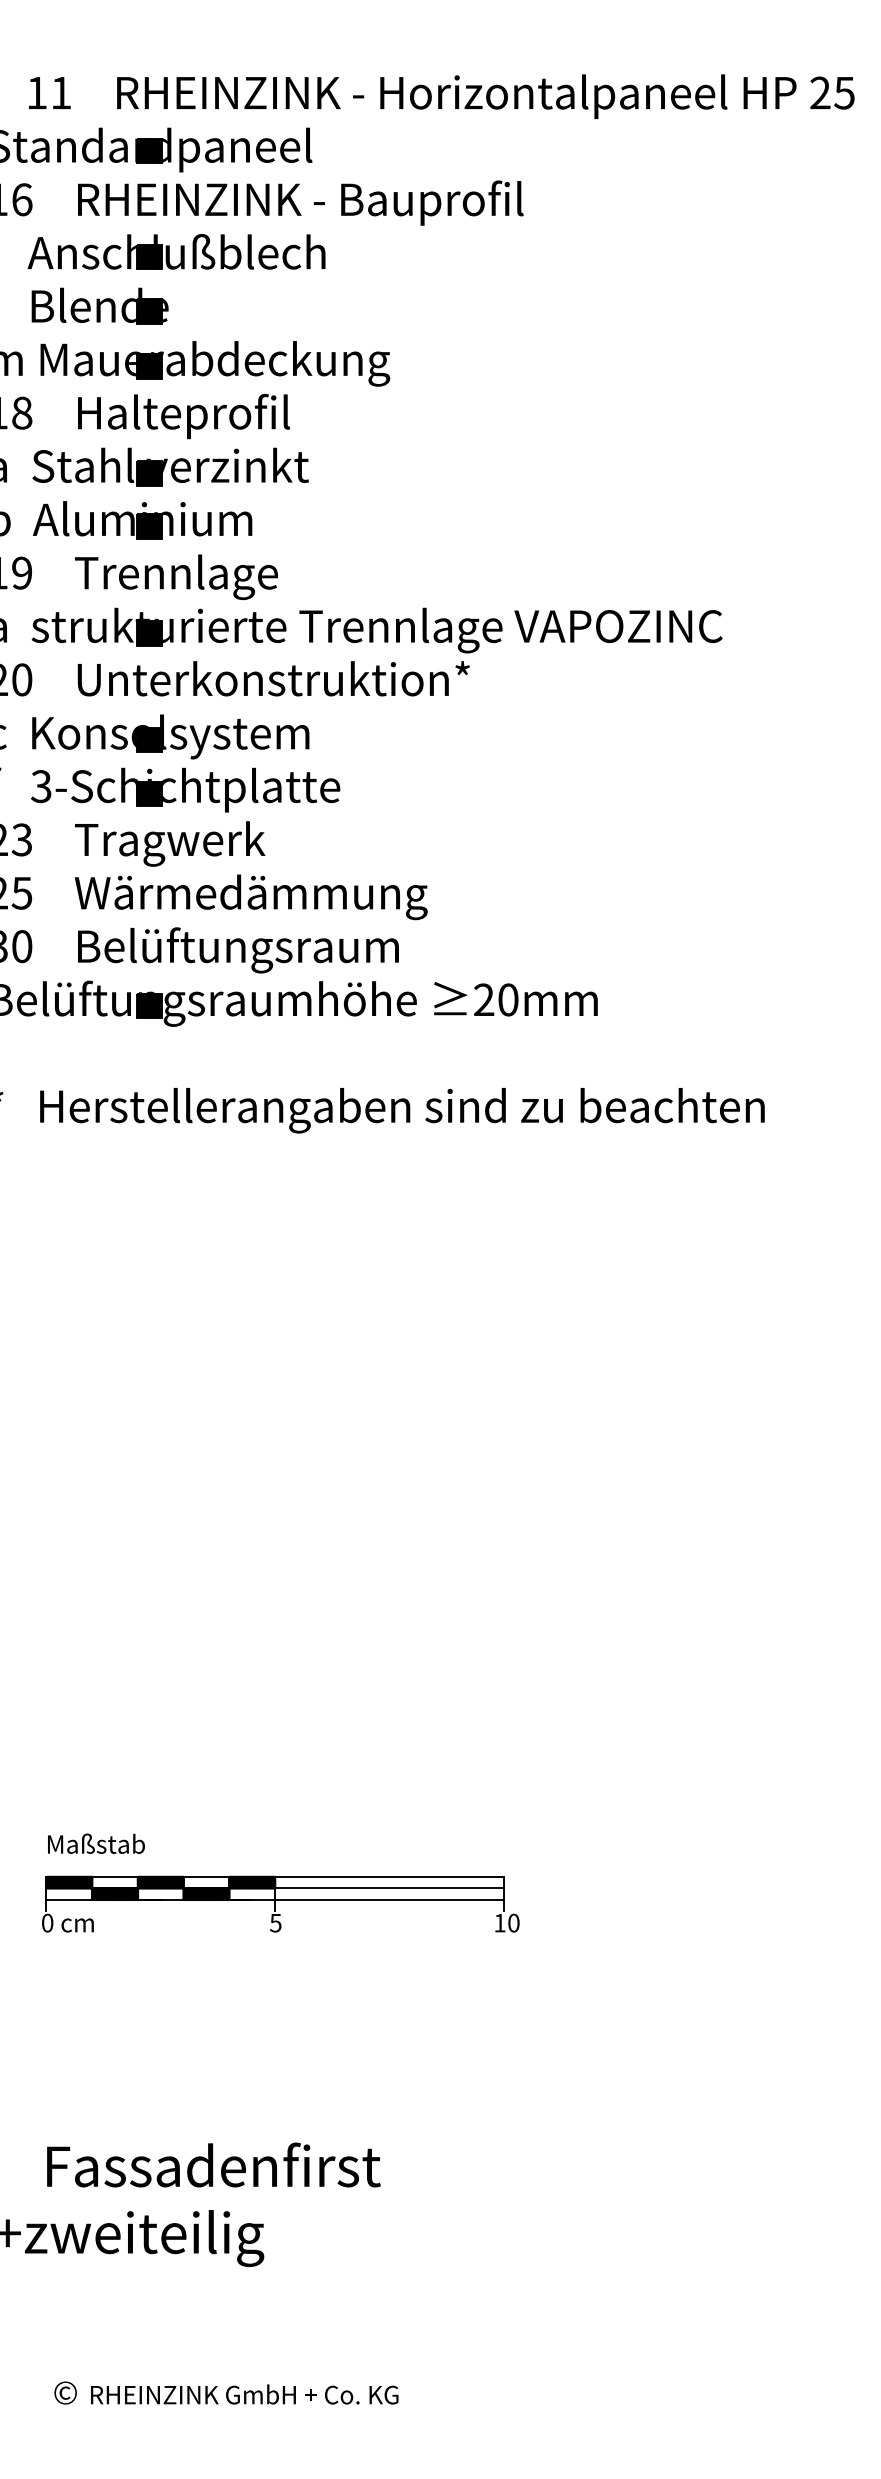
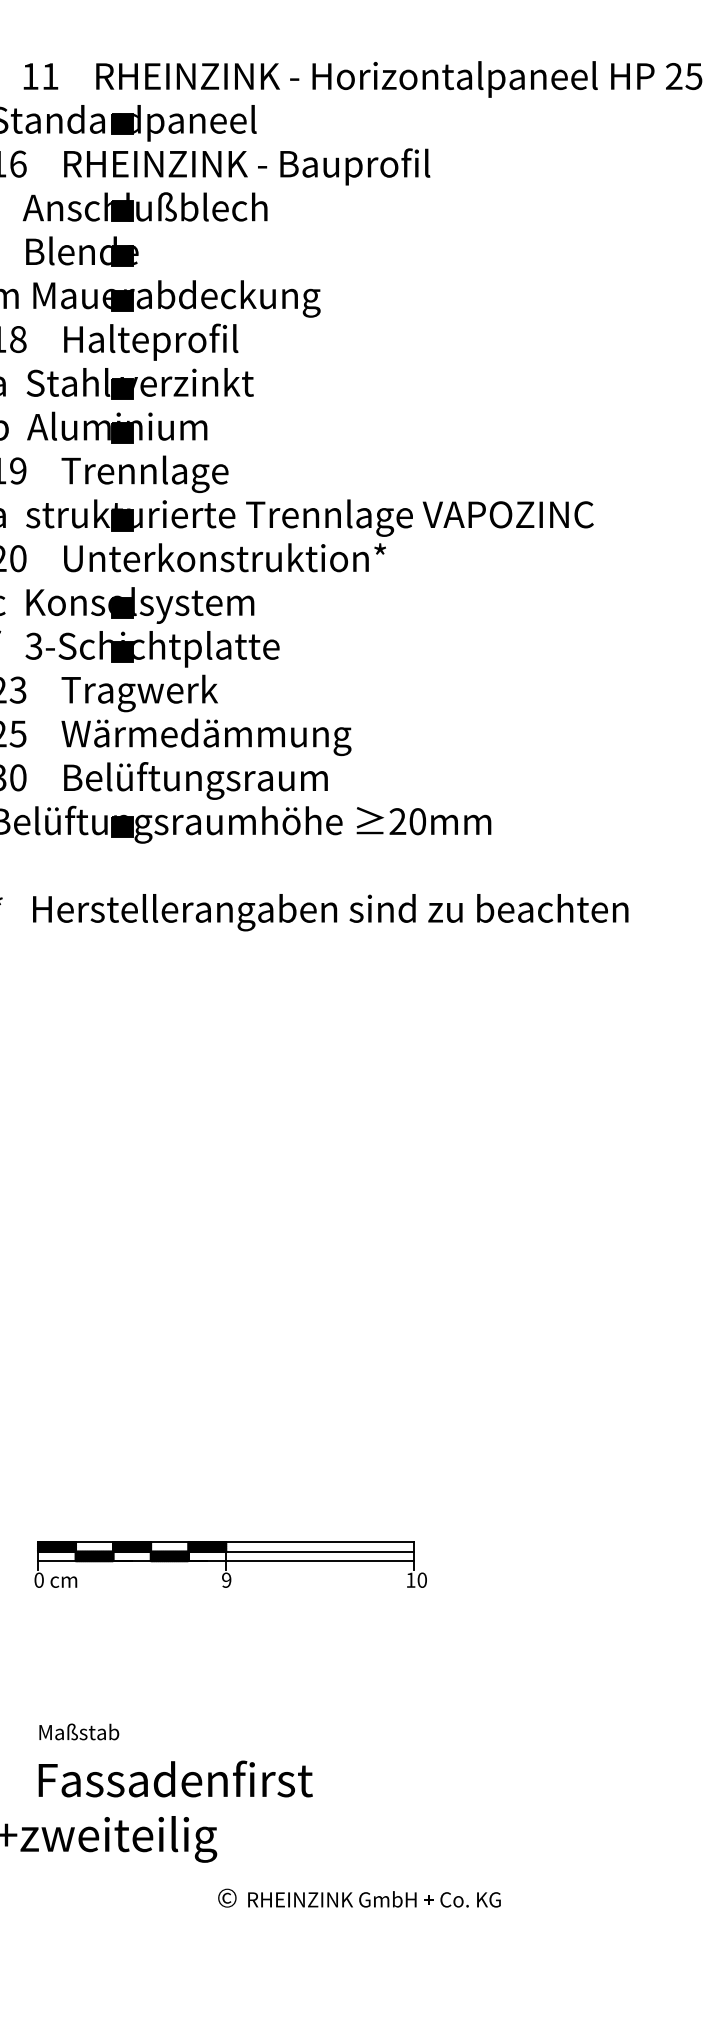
text: (96, 1843) -> (79, 1731), moved
text: (275, 1922) -> (226, 1579), 5 -> 9
text: (226, 2392) -> (359, 1897), moved

